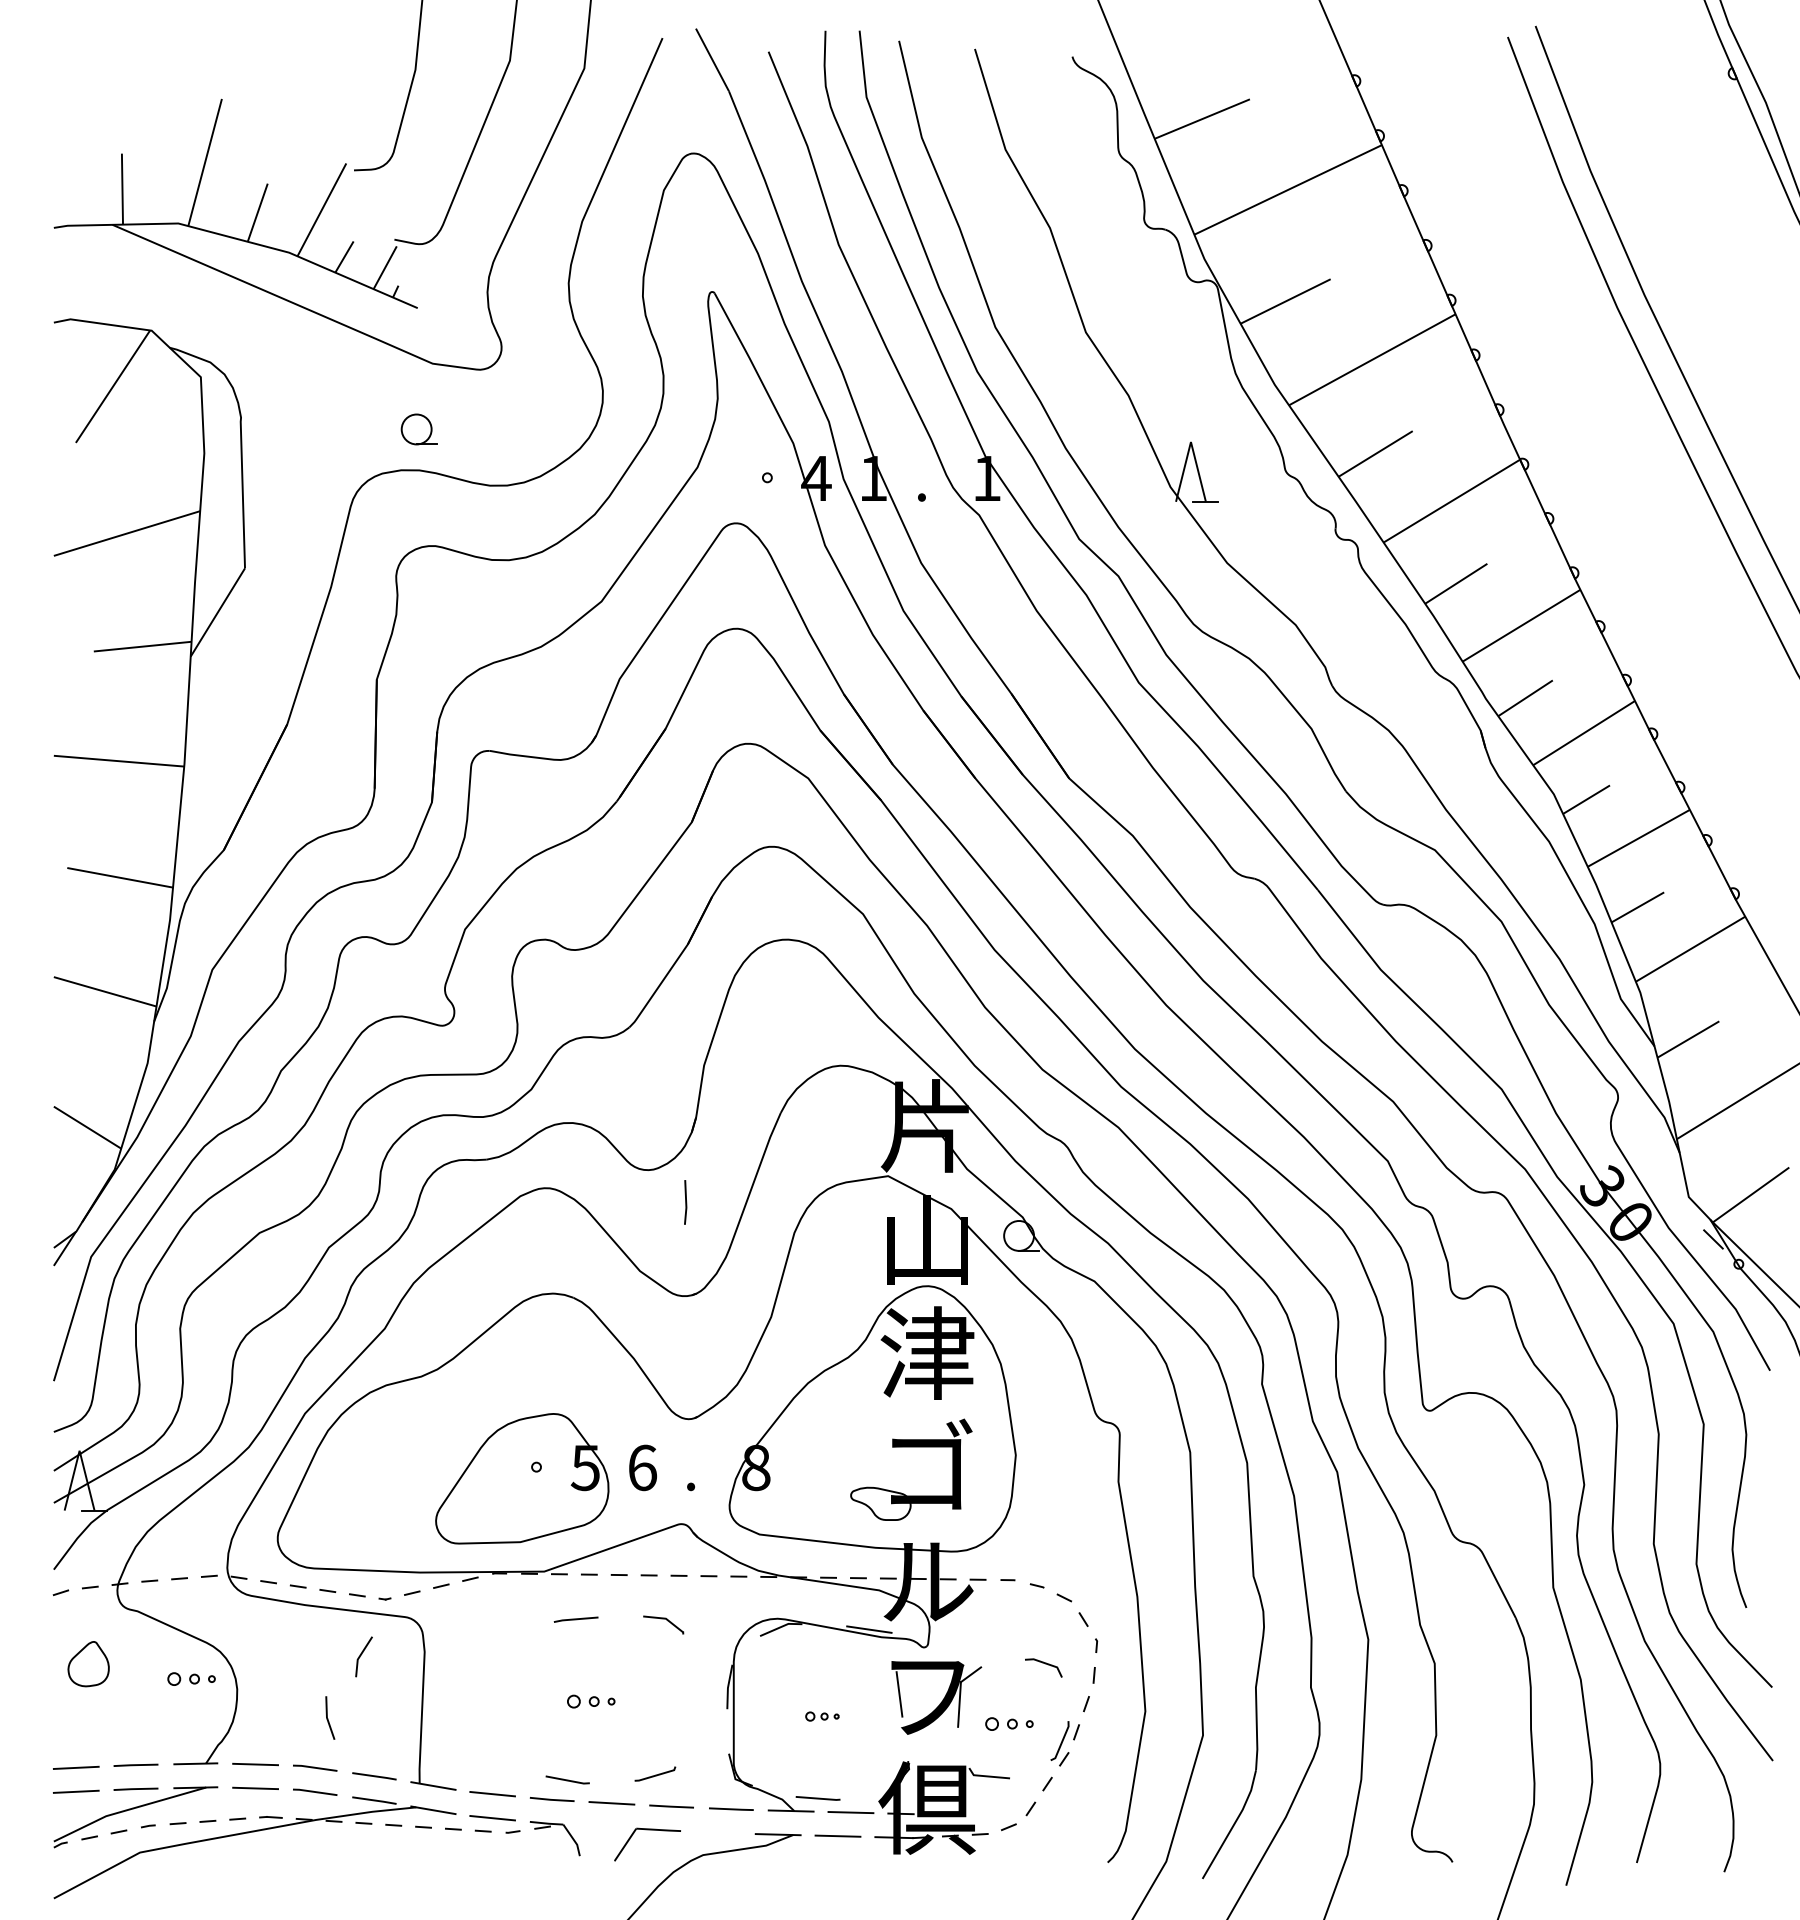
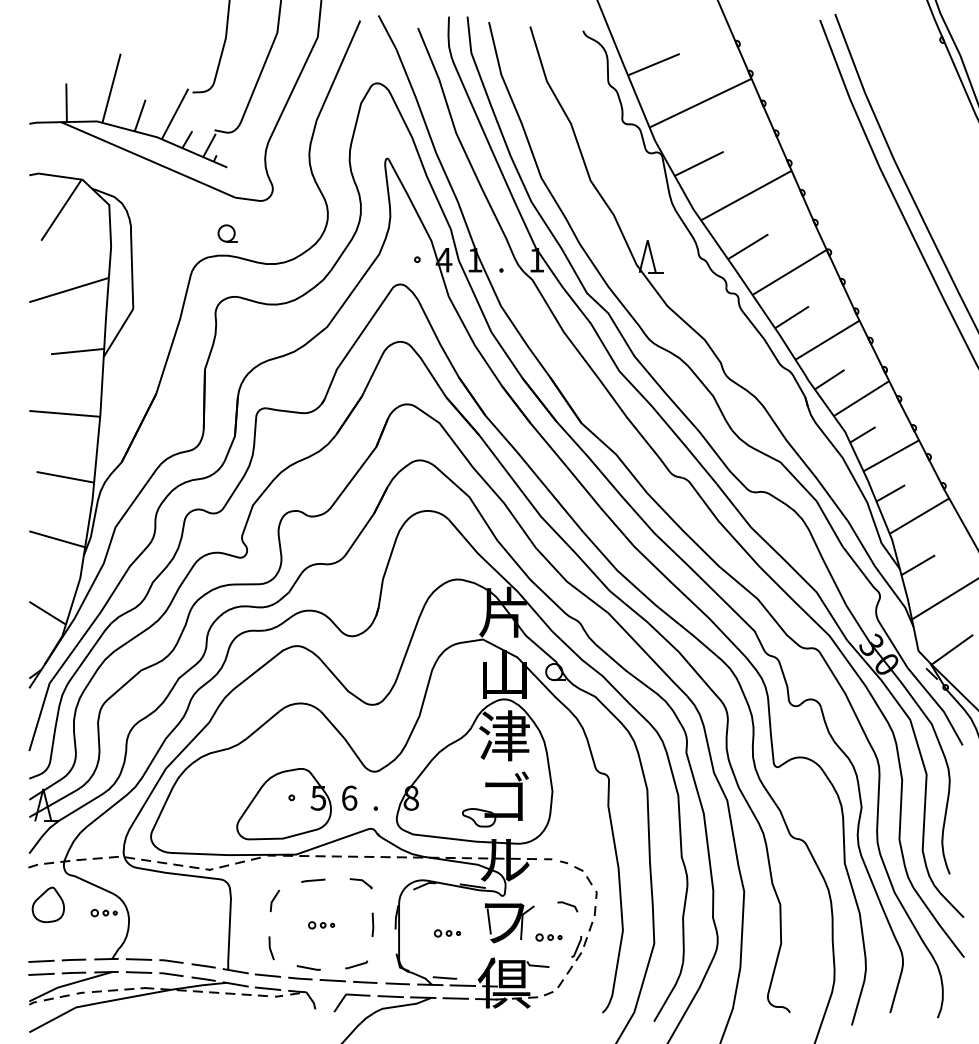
line: (684, 1201) -> (372, 924), moved
line: (363, 1654) -> (274, 899), moved
part: (87, 1663) -> (47, 904), size x1.43
part: (820, 1716) -> (446, 933), size x1.43
line: (328, 1718) -> (270, 948), moved
line: (717, 1832) -> (390, 996), added

